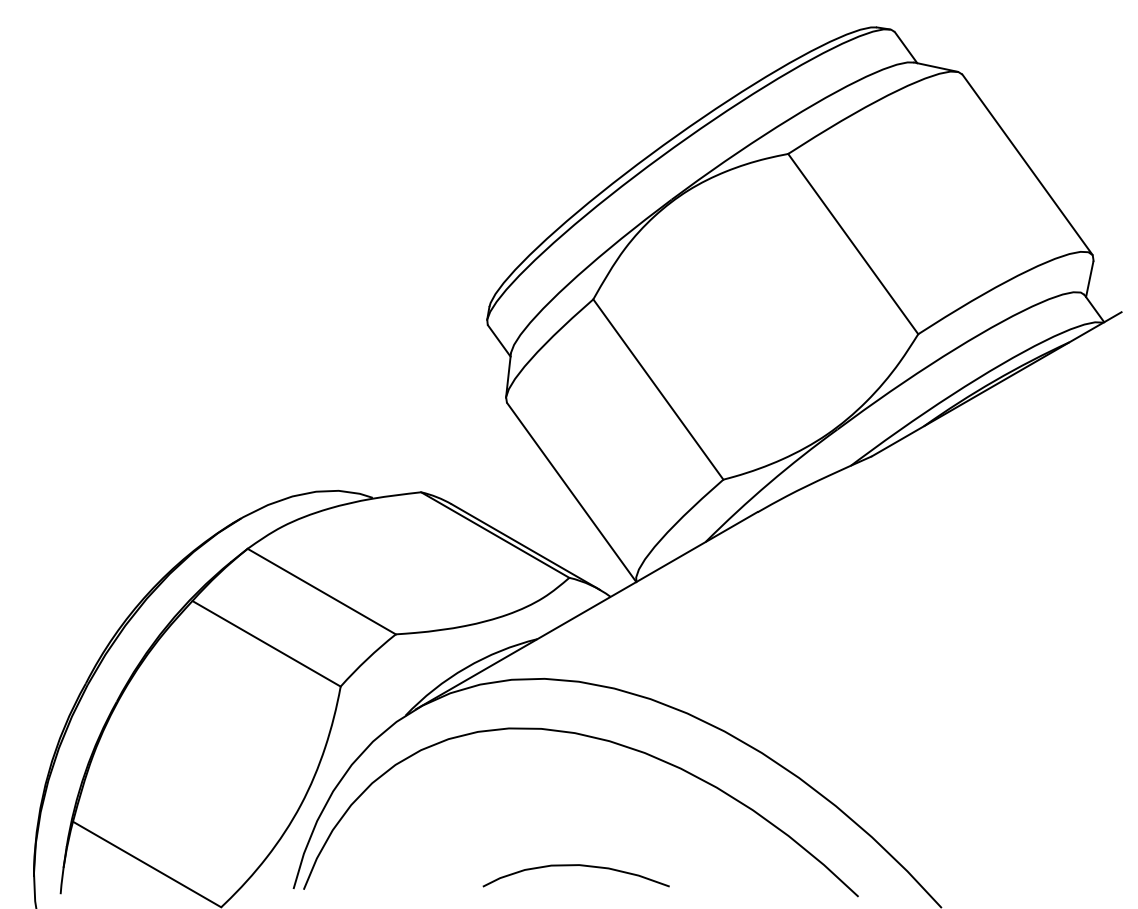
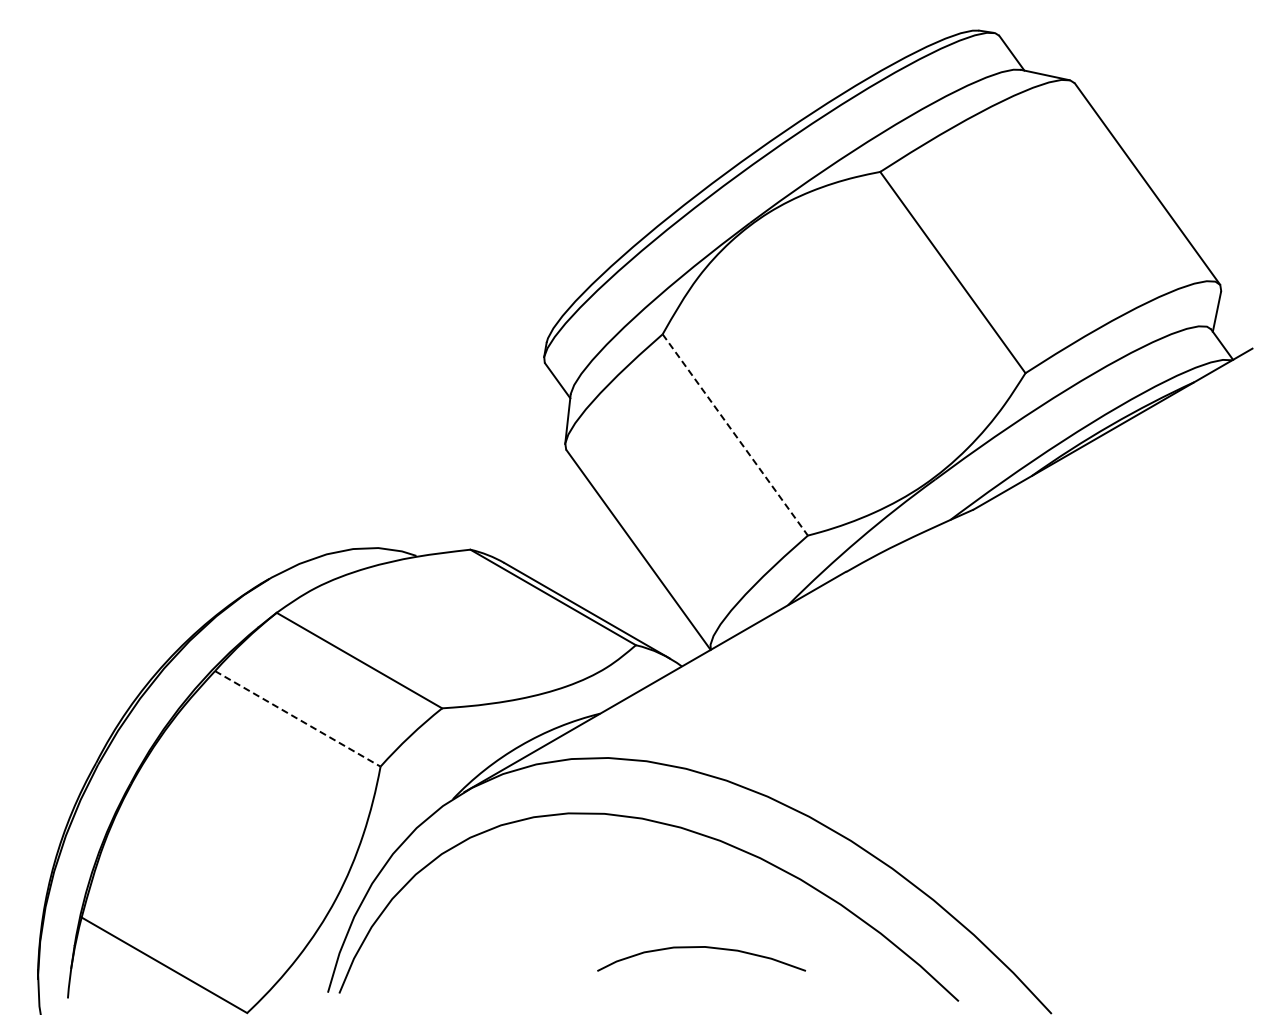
line: (658, 390) -> (735, 435), solid -> dashed
line: (266, 643) -> (297, 718), solid -> dashed
curve: (576, 865) -> (701, 947), moved

